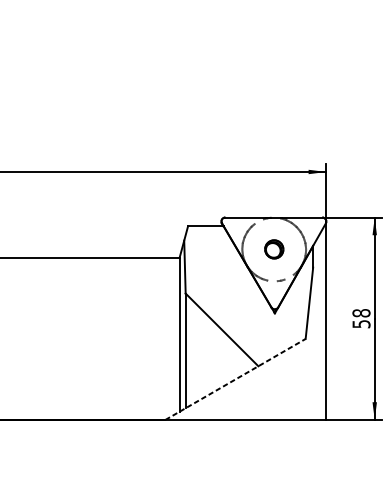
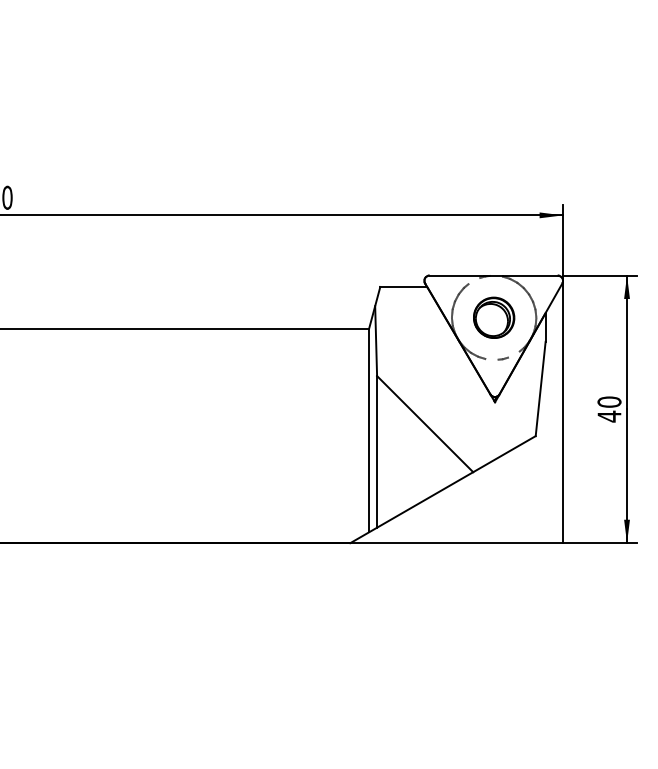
part: (274, 249) -> (494, 317), size x1.67
text: (361, 318) -> (609, 409), 58 -> 40
line: (235, 379) -> (443, 489), dashed -> solid

